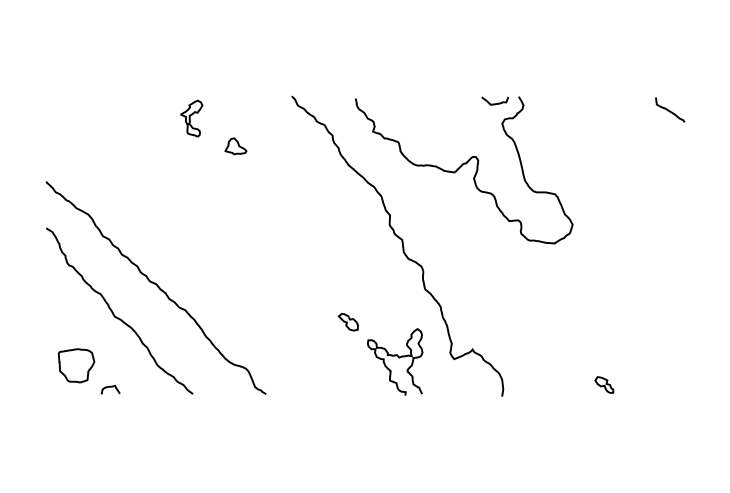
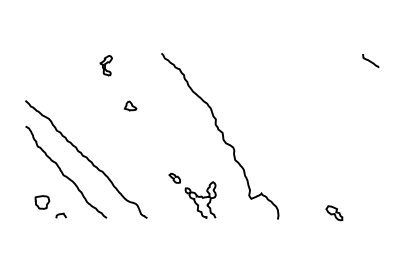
part: (235, 145) -> (130, 105), moved
part: (463, 170) -> (256, 94), removed
part: (380, 353) -> (192, 195), moved
part: (76, 365) -> (42, 202), size x0.7
part: (604, 383) -> (334, 212), size x1.6

